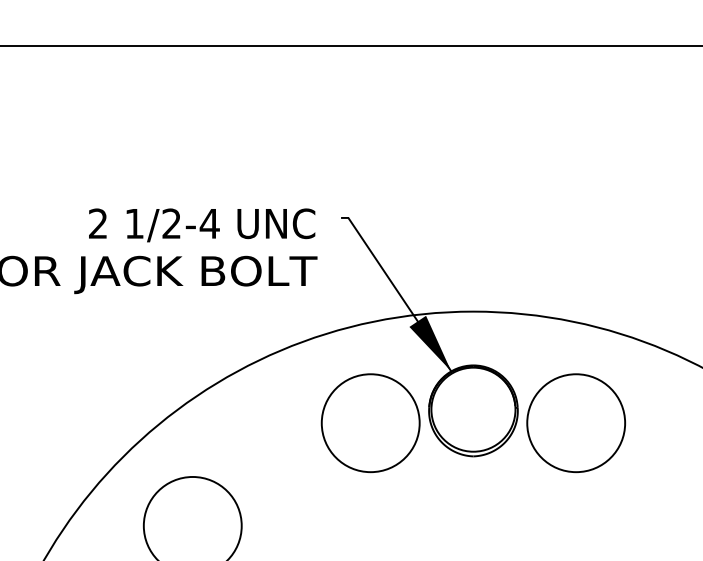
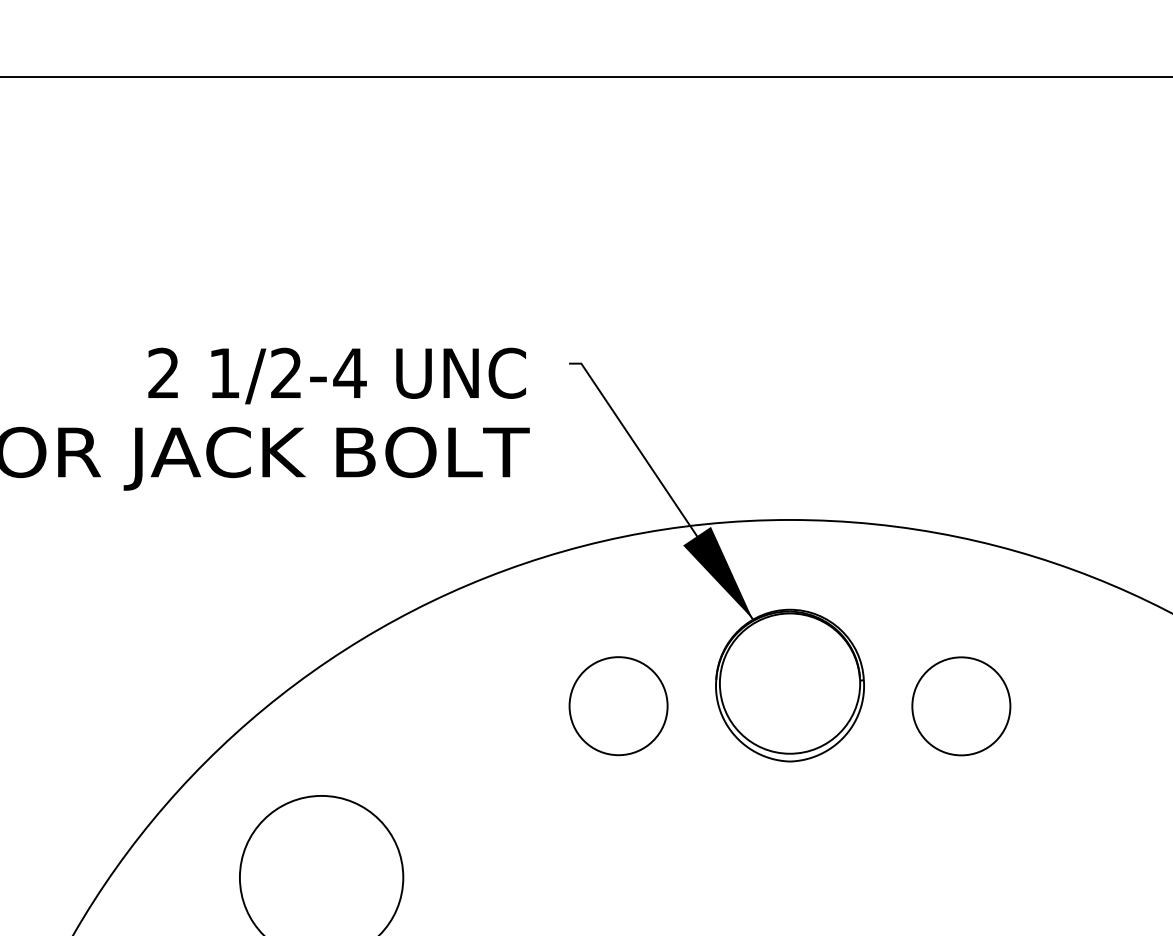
circle: (370, 423) -> (618, 706), size x0.6
circle: (575, 423) -> (960, 706), size x0.6

